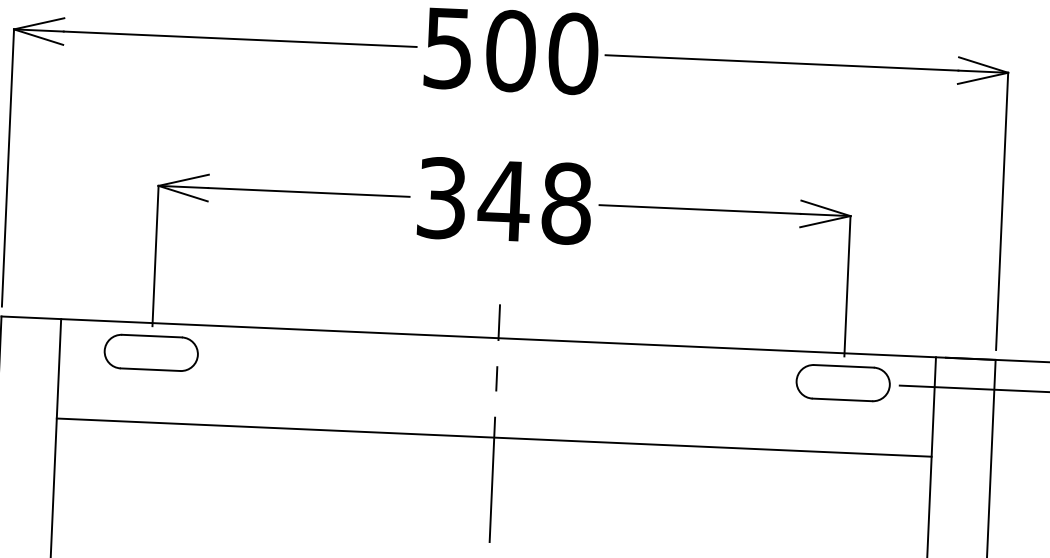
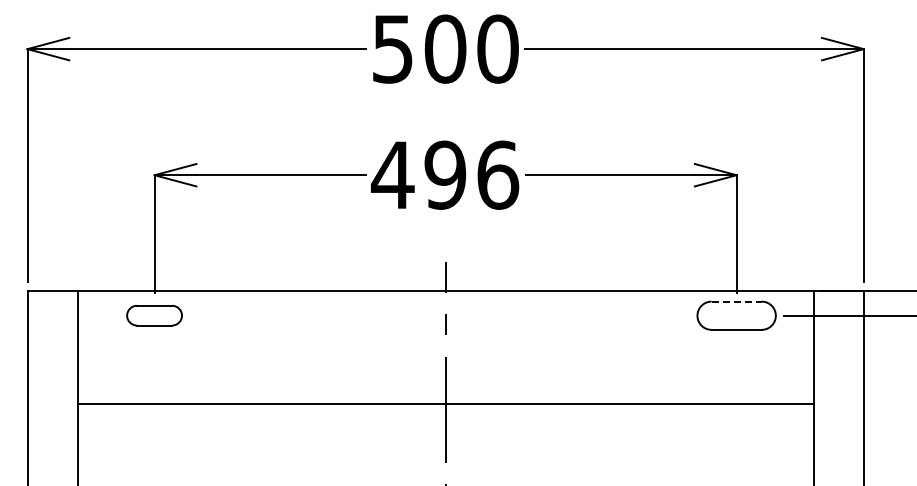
text: (503, 200) -> (444, 174), 348 -> 496
part: (151, 352) -> (154, 315), size x0.7
line: (844, 366) -> (737, 301), solid -> dashed
line: (494, 437) -> (445, 404), moved

